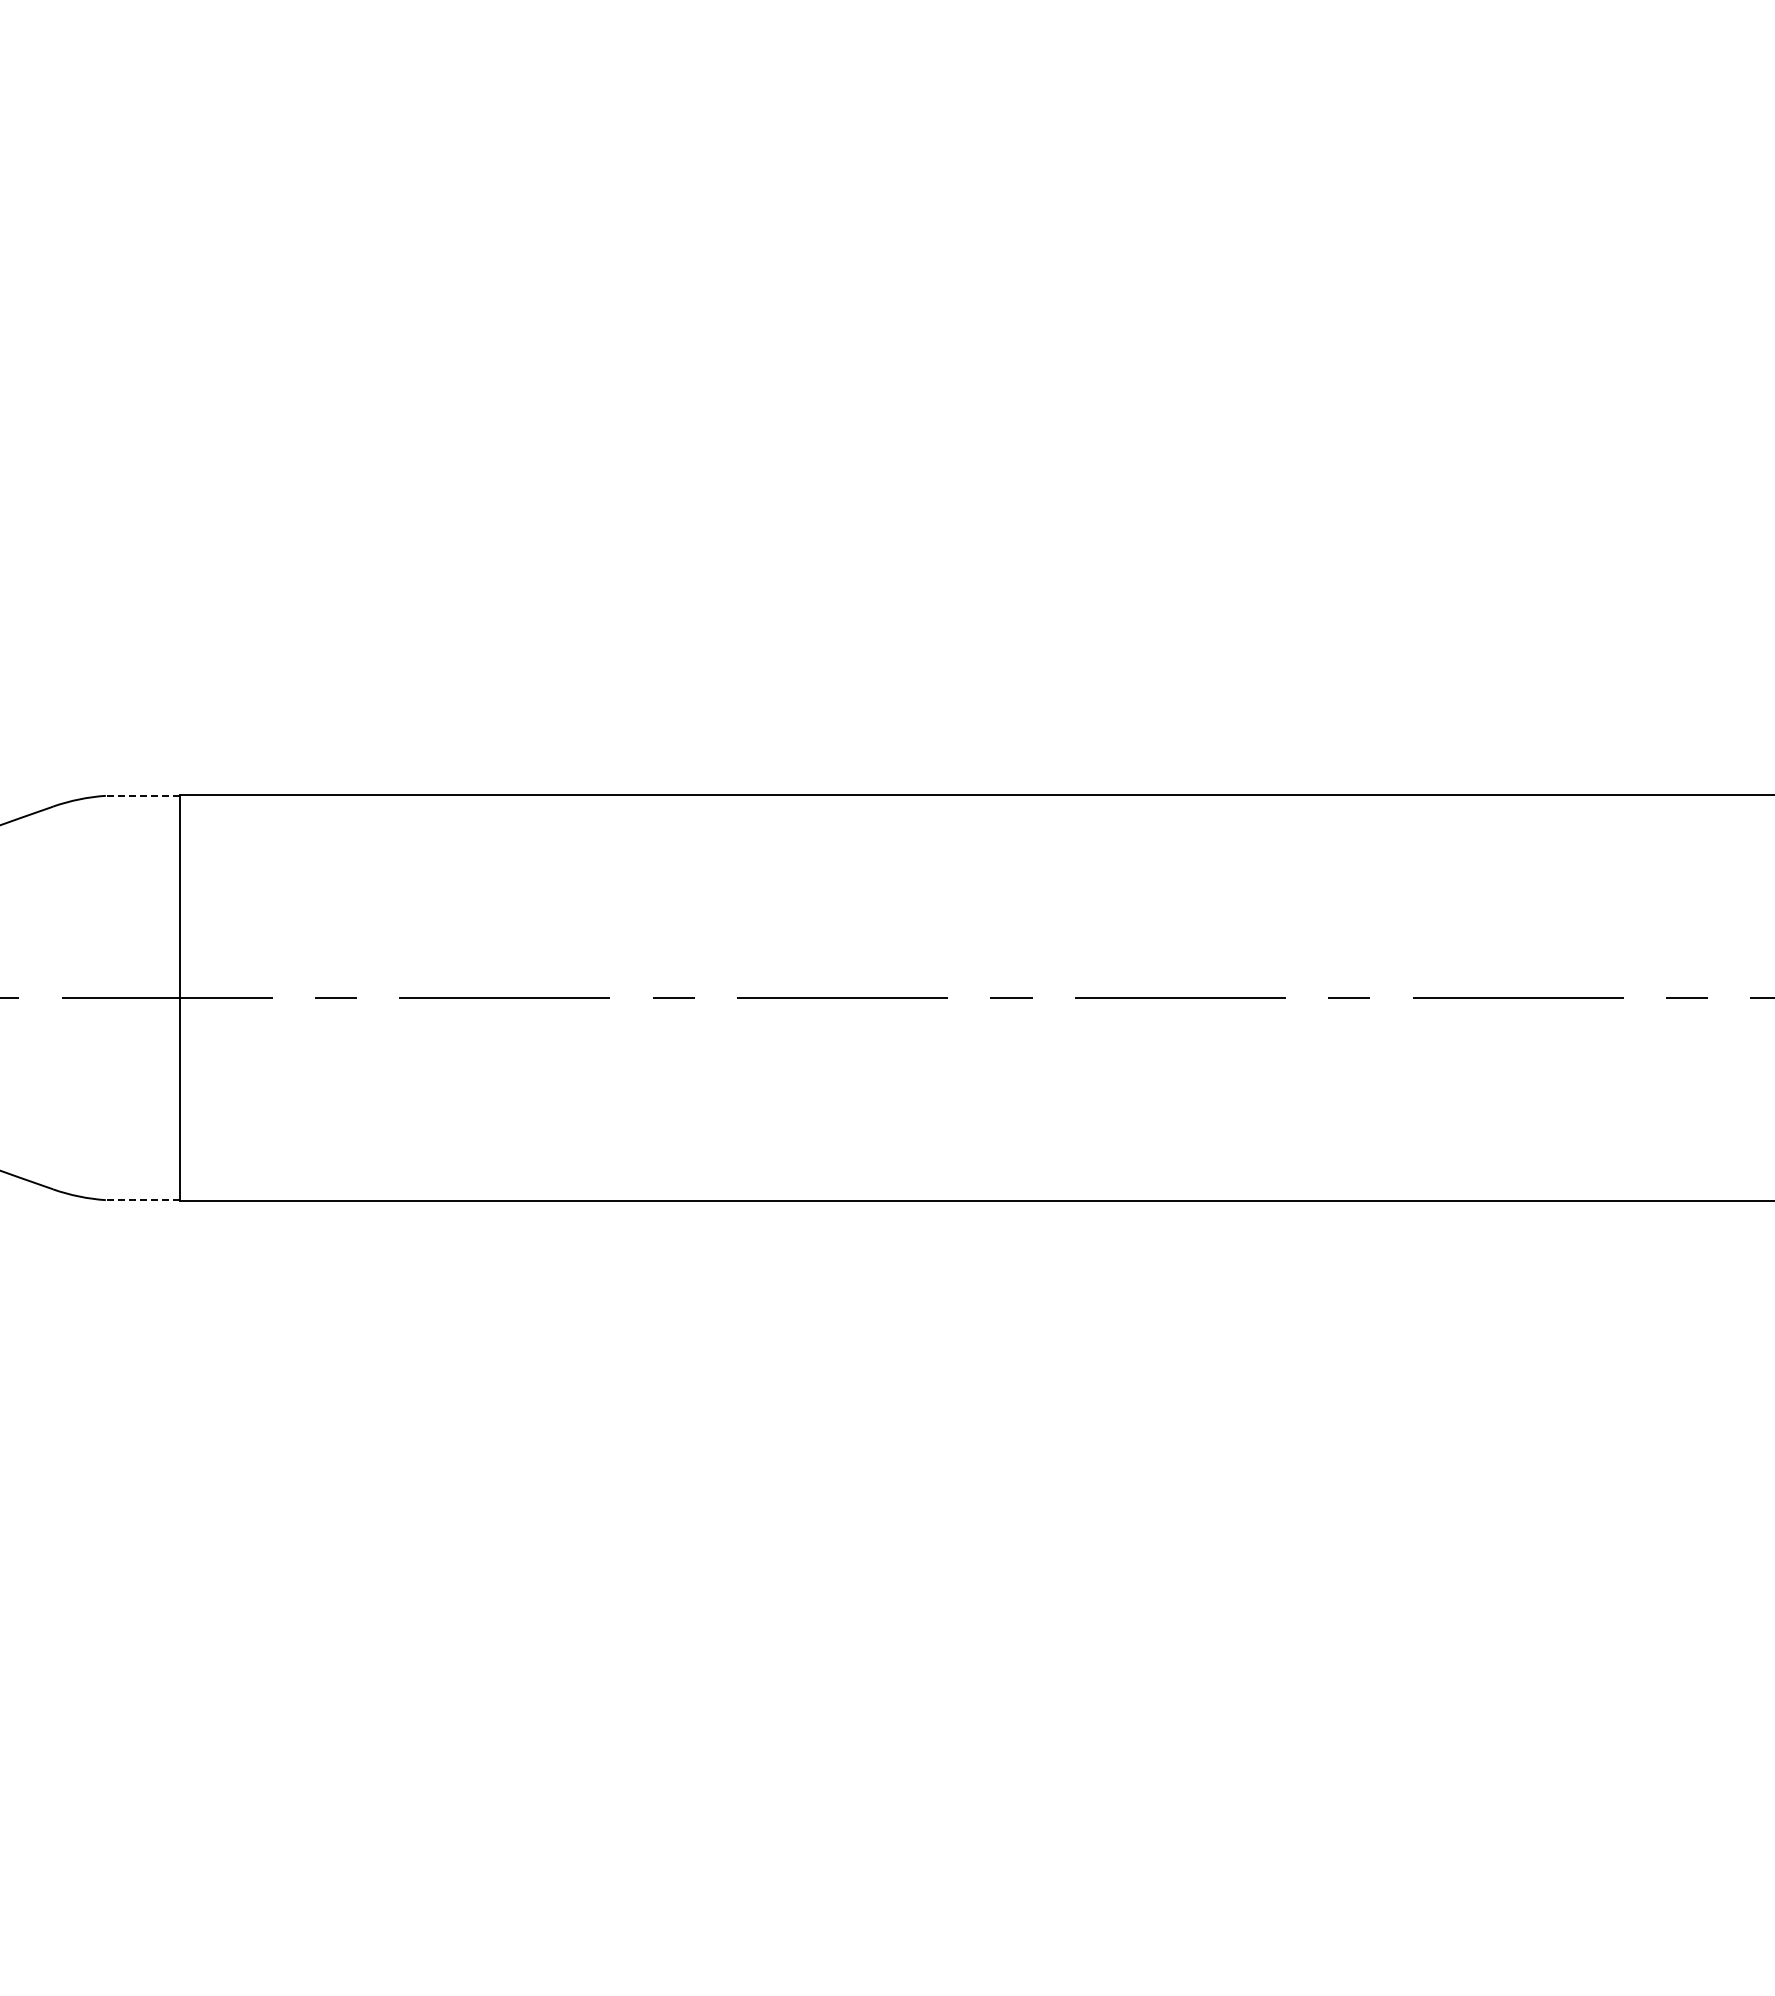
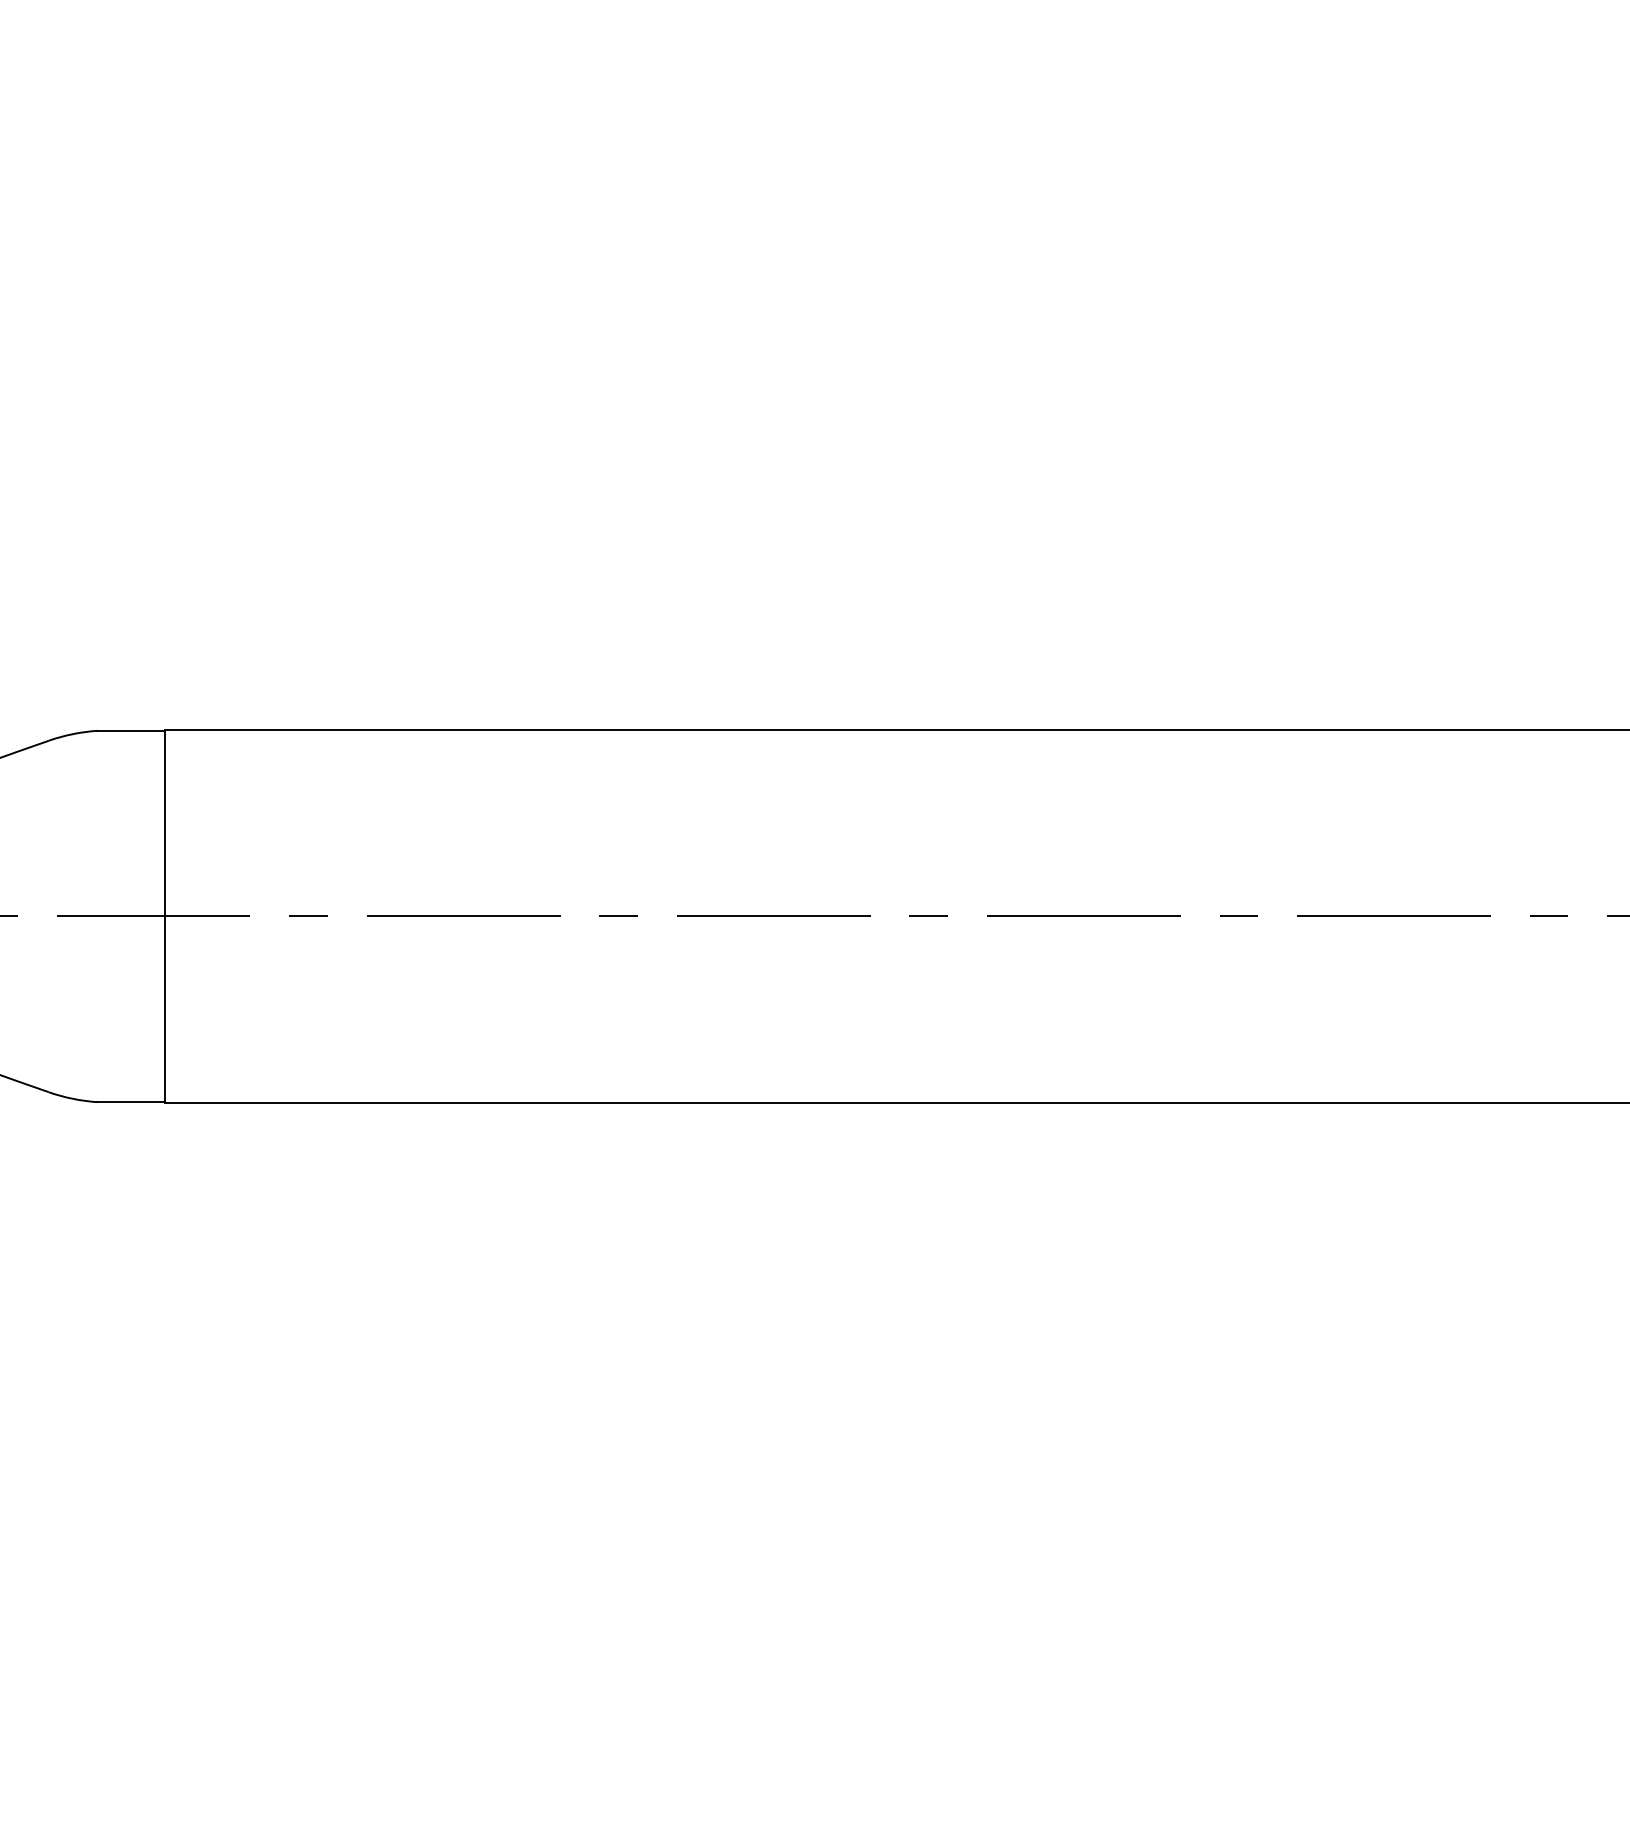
line: (142, 795) -> (130, 730), dashed -> solid
line: (142, 1200) -> (130, 1102), dashed -> solid

